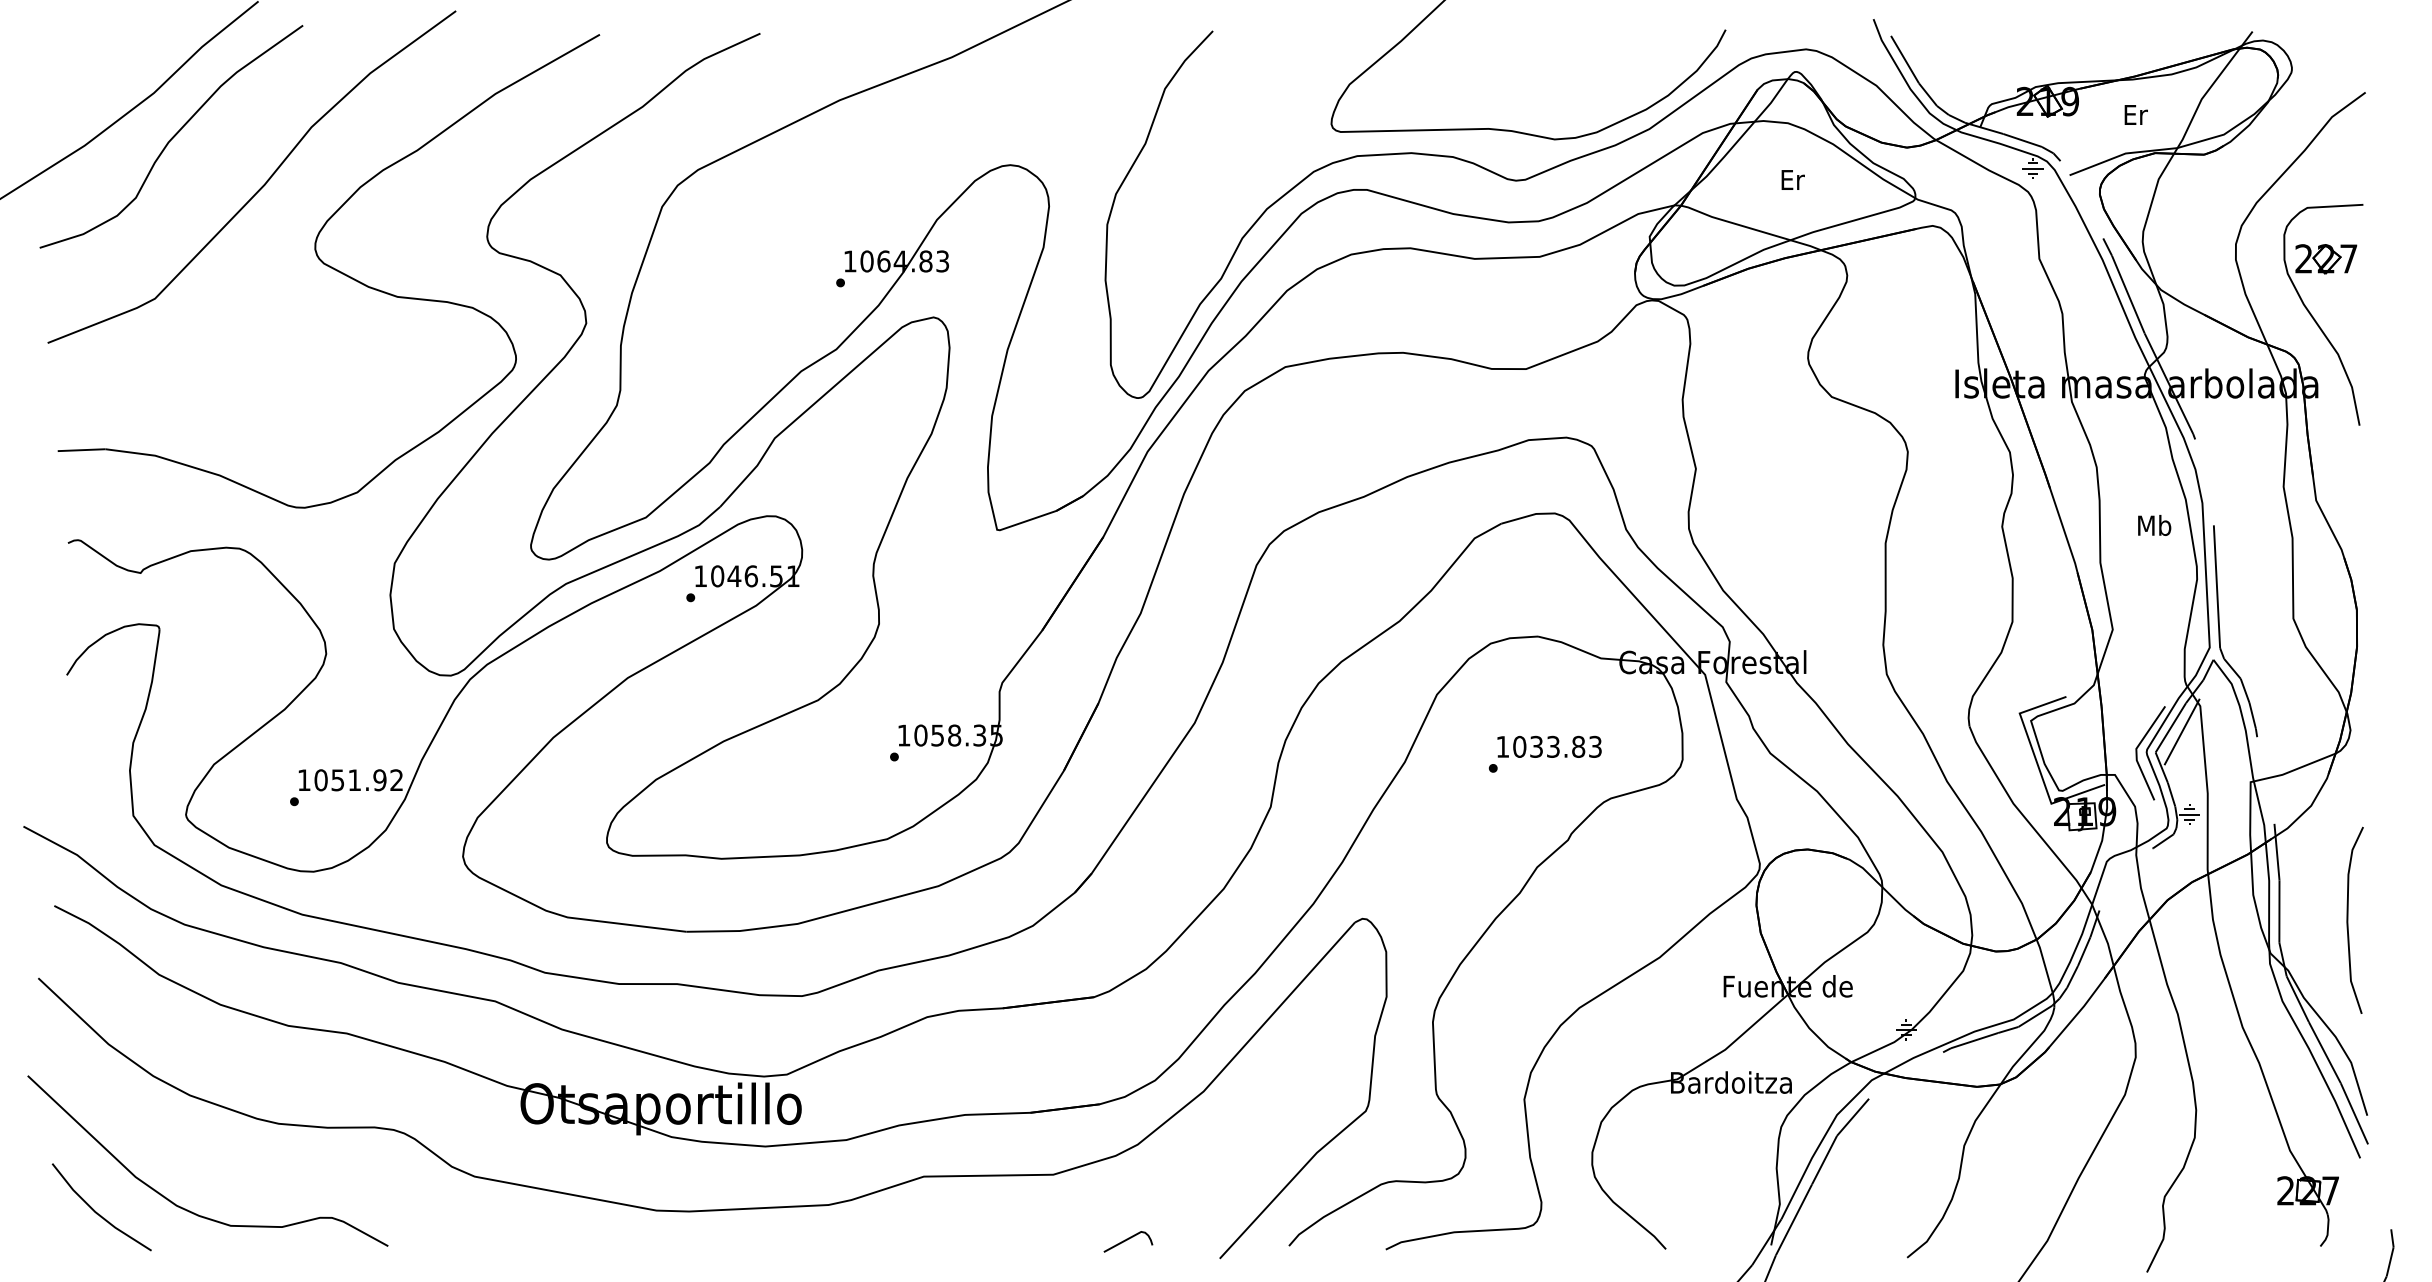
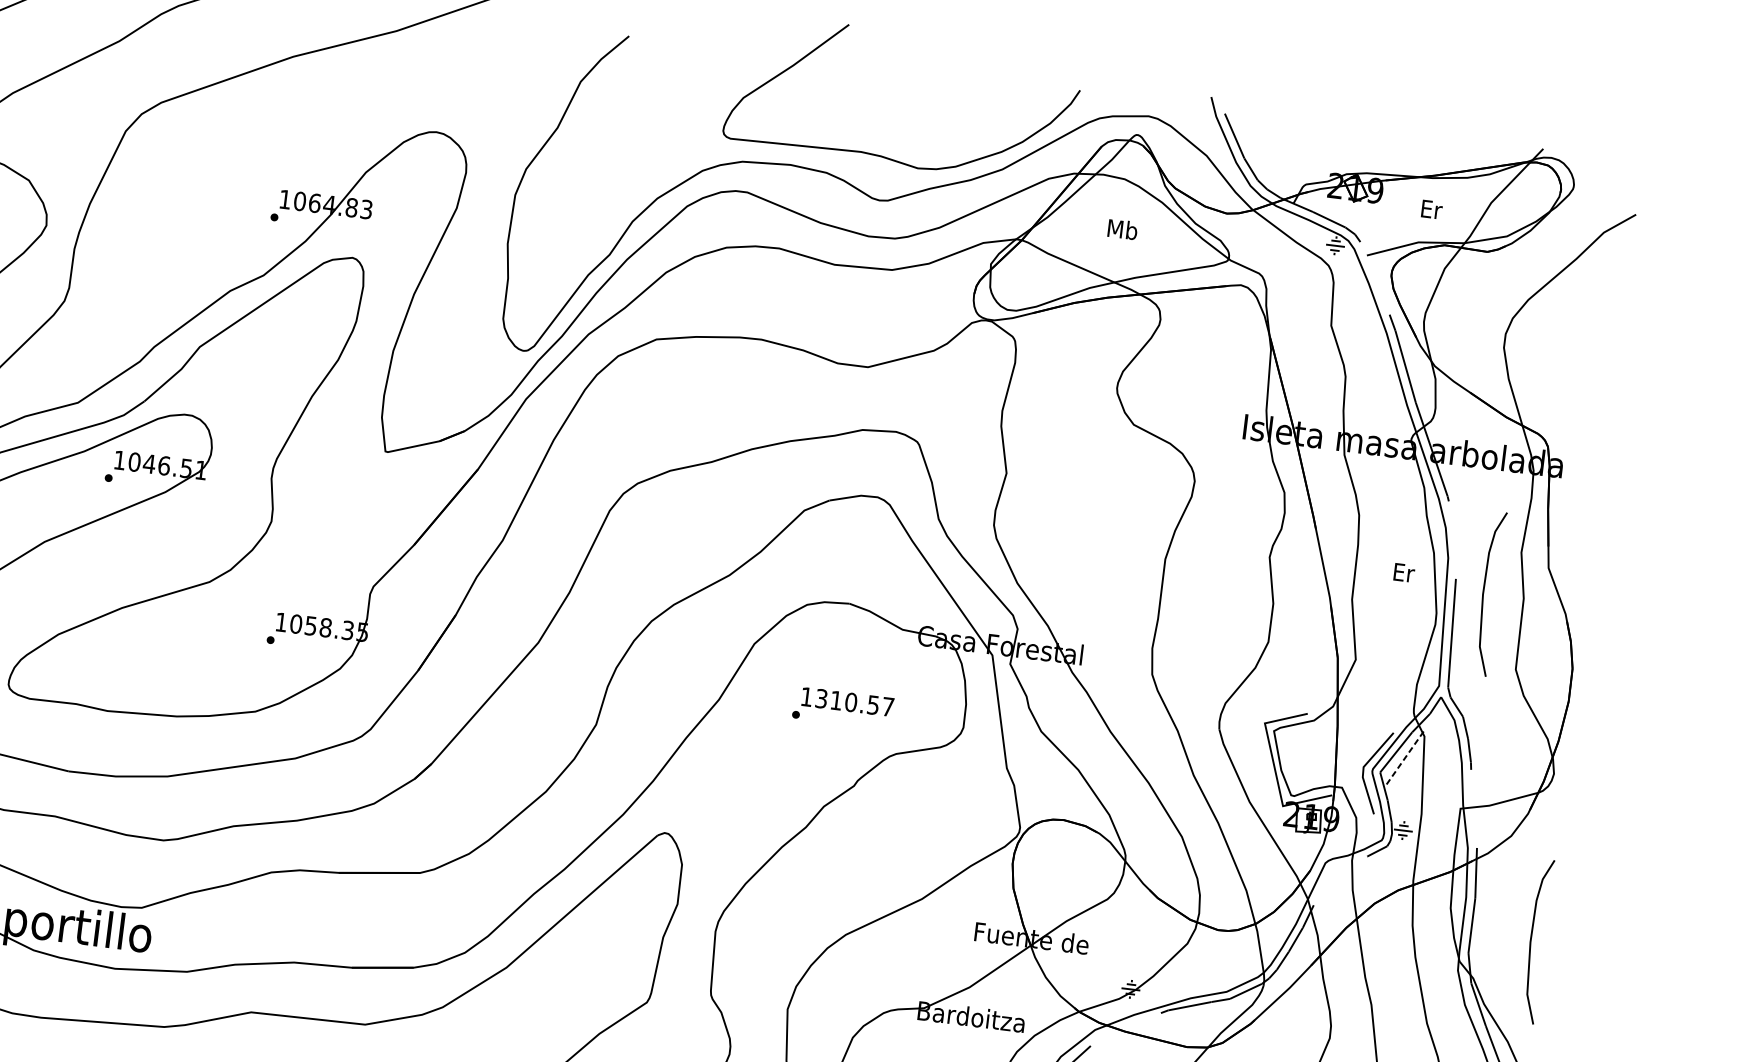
text: (1792, 179) -> (1122, 229), Er -> Mb
part: (2315, 319) -> (1567, 408), removed
text: (2154, 524) -> (1403, 571), Mb -> Er
curve: (2247, 536) -> (1484, 592), added
line: (2182, 731) -> (1406, 756), solid -> dashed
text: (1557, 746) -> (854, 702), 1033.83 -> 1310.57

